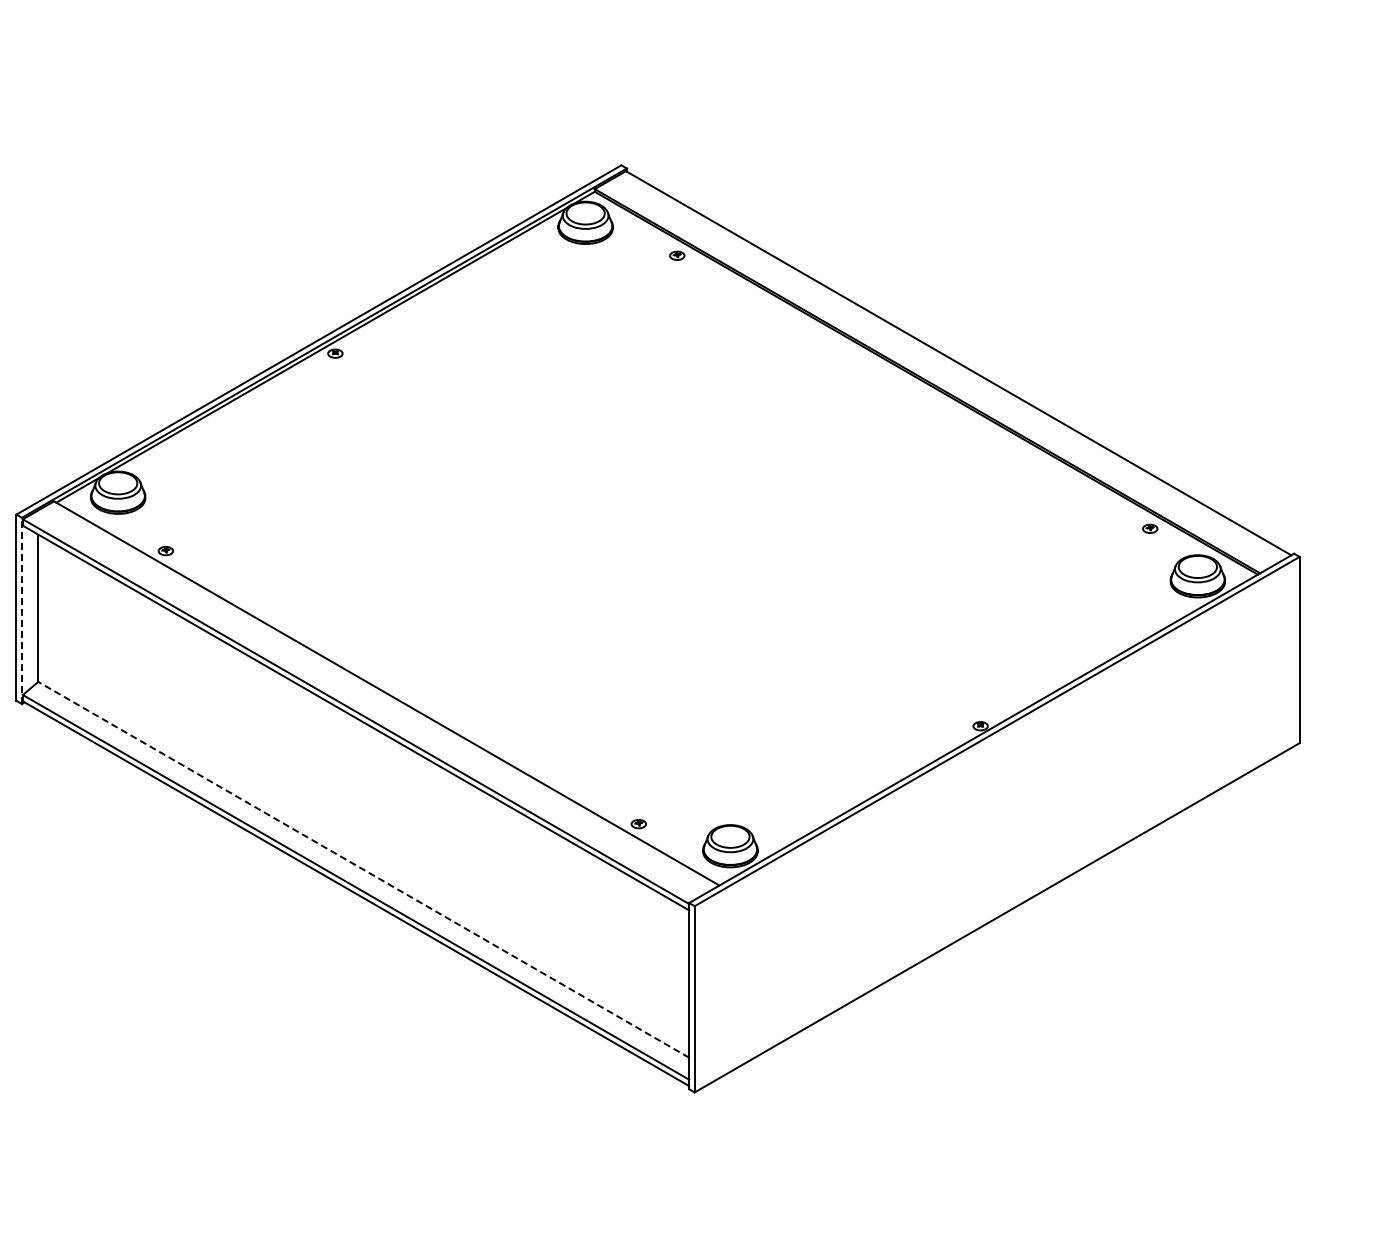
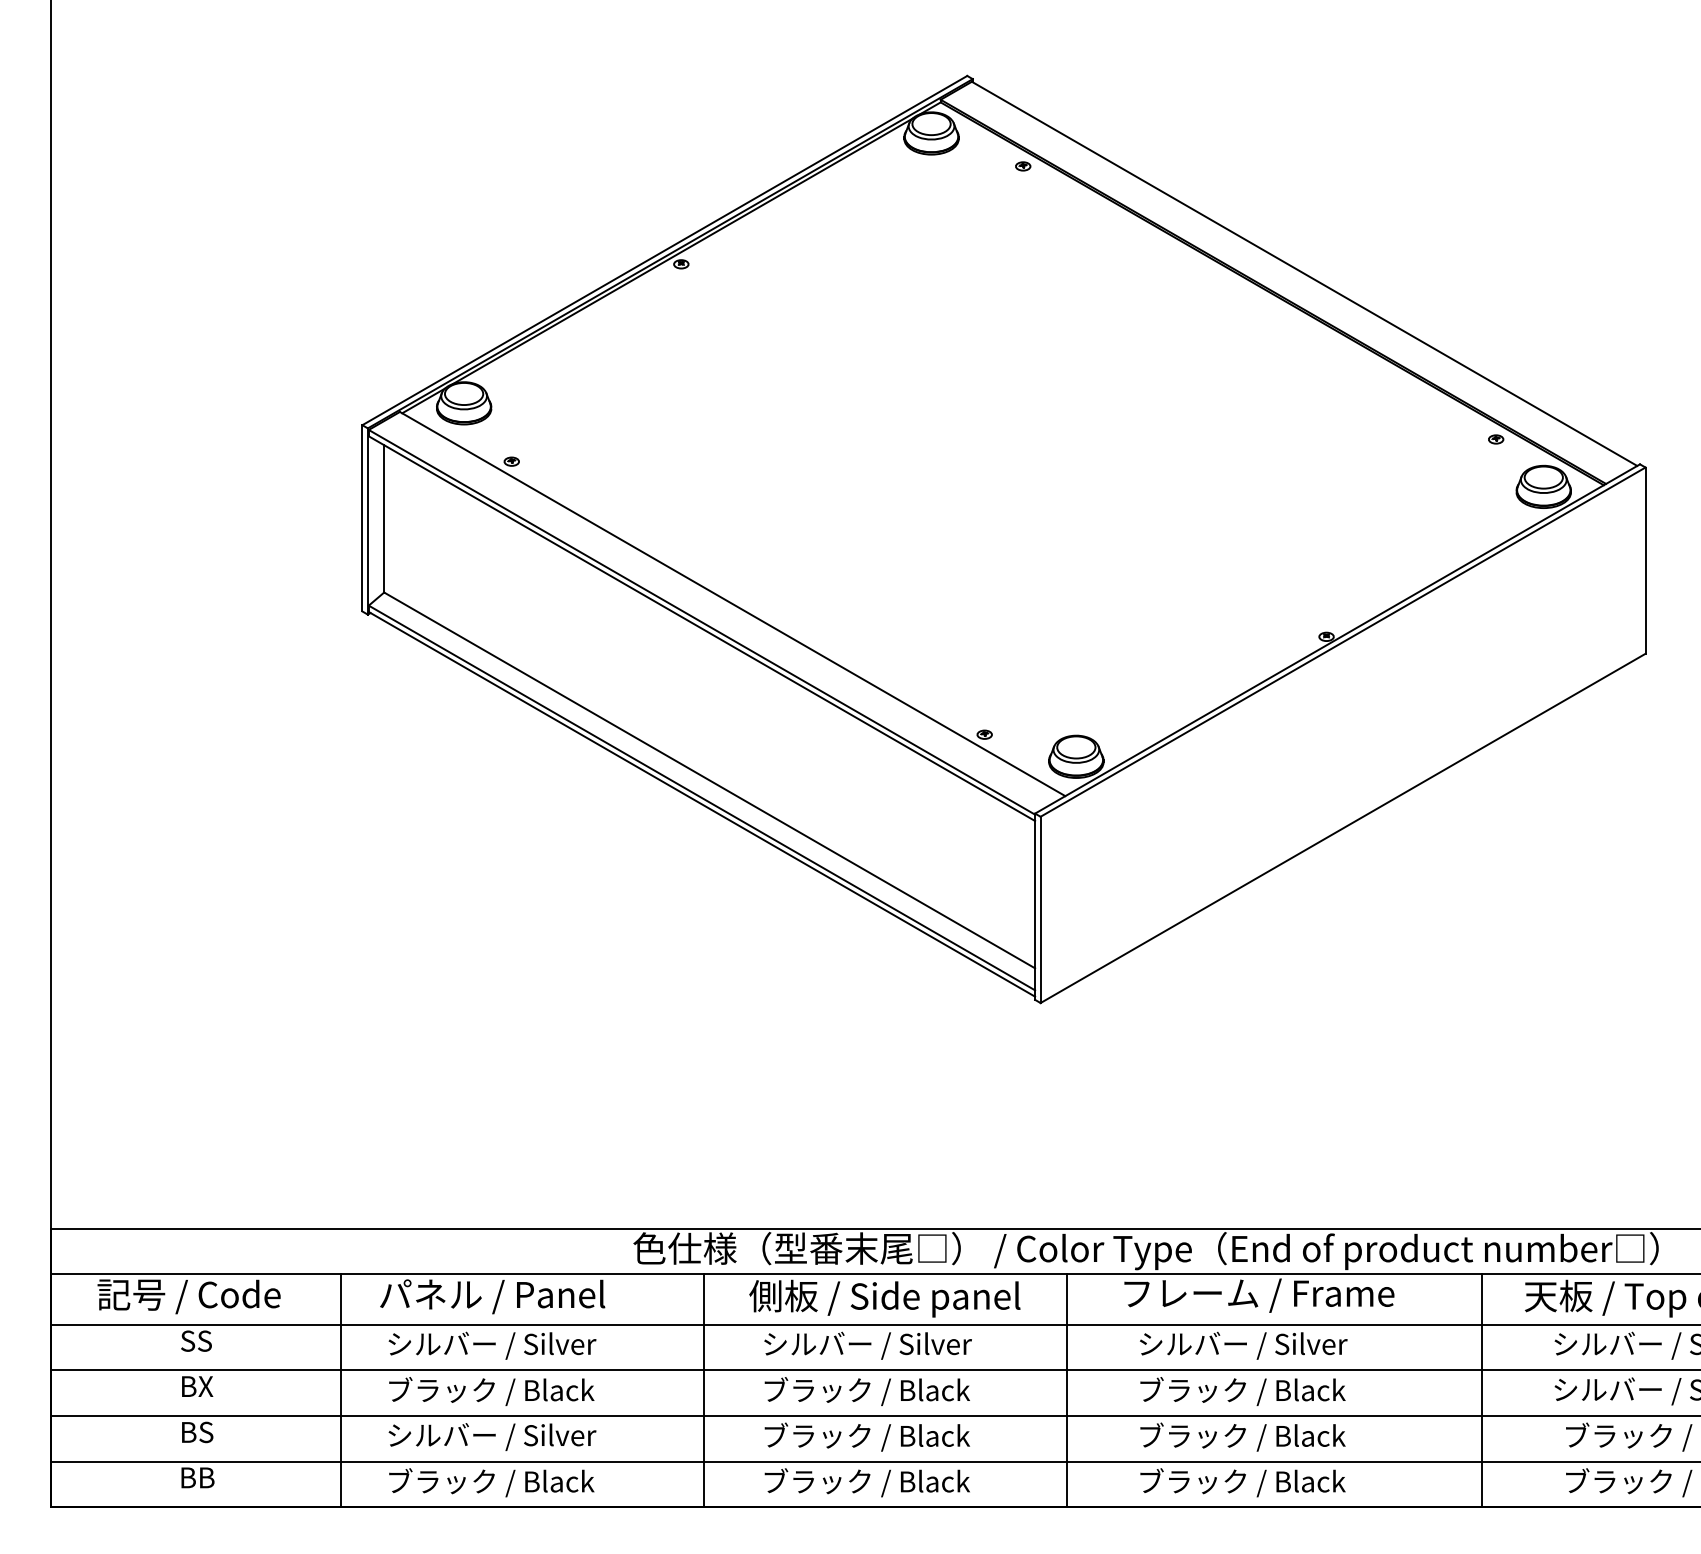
line: (21, 610) -> (367, 521), dashed -> solid
line: (363, 869) -> (709, 780), dashed -> solid

